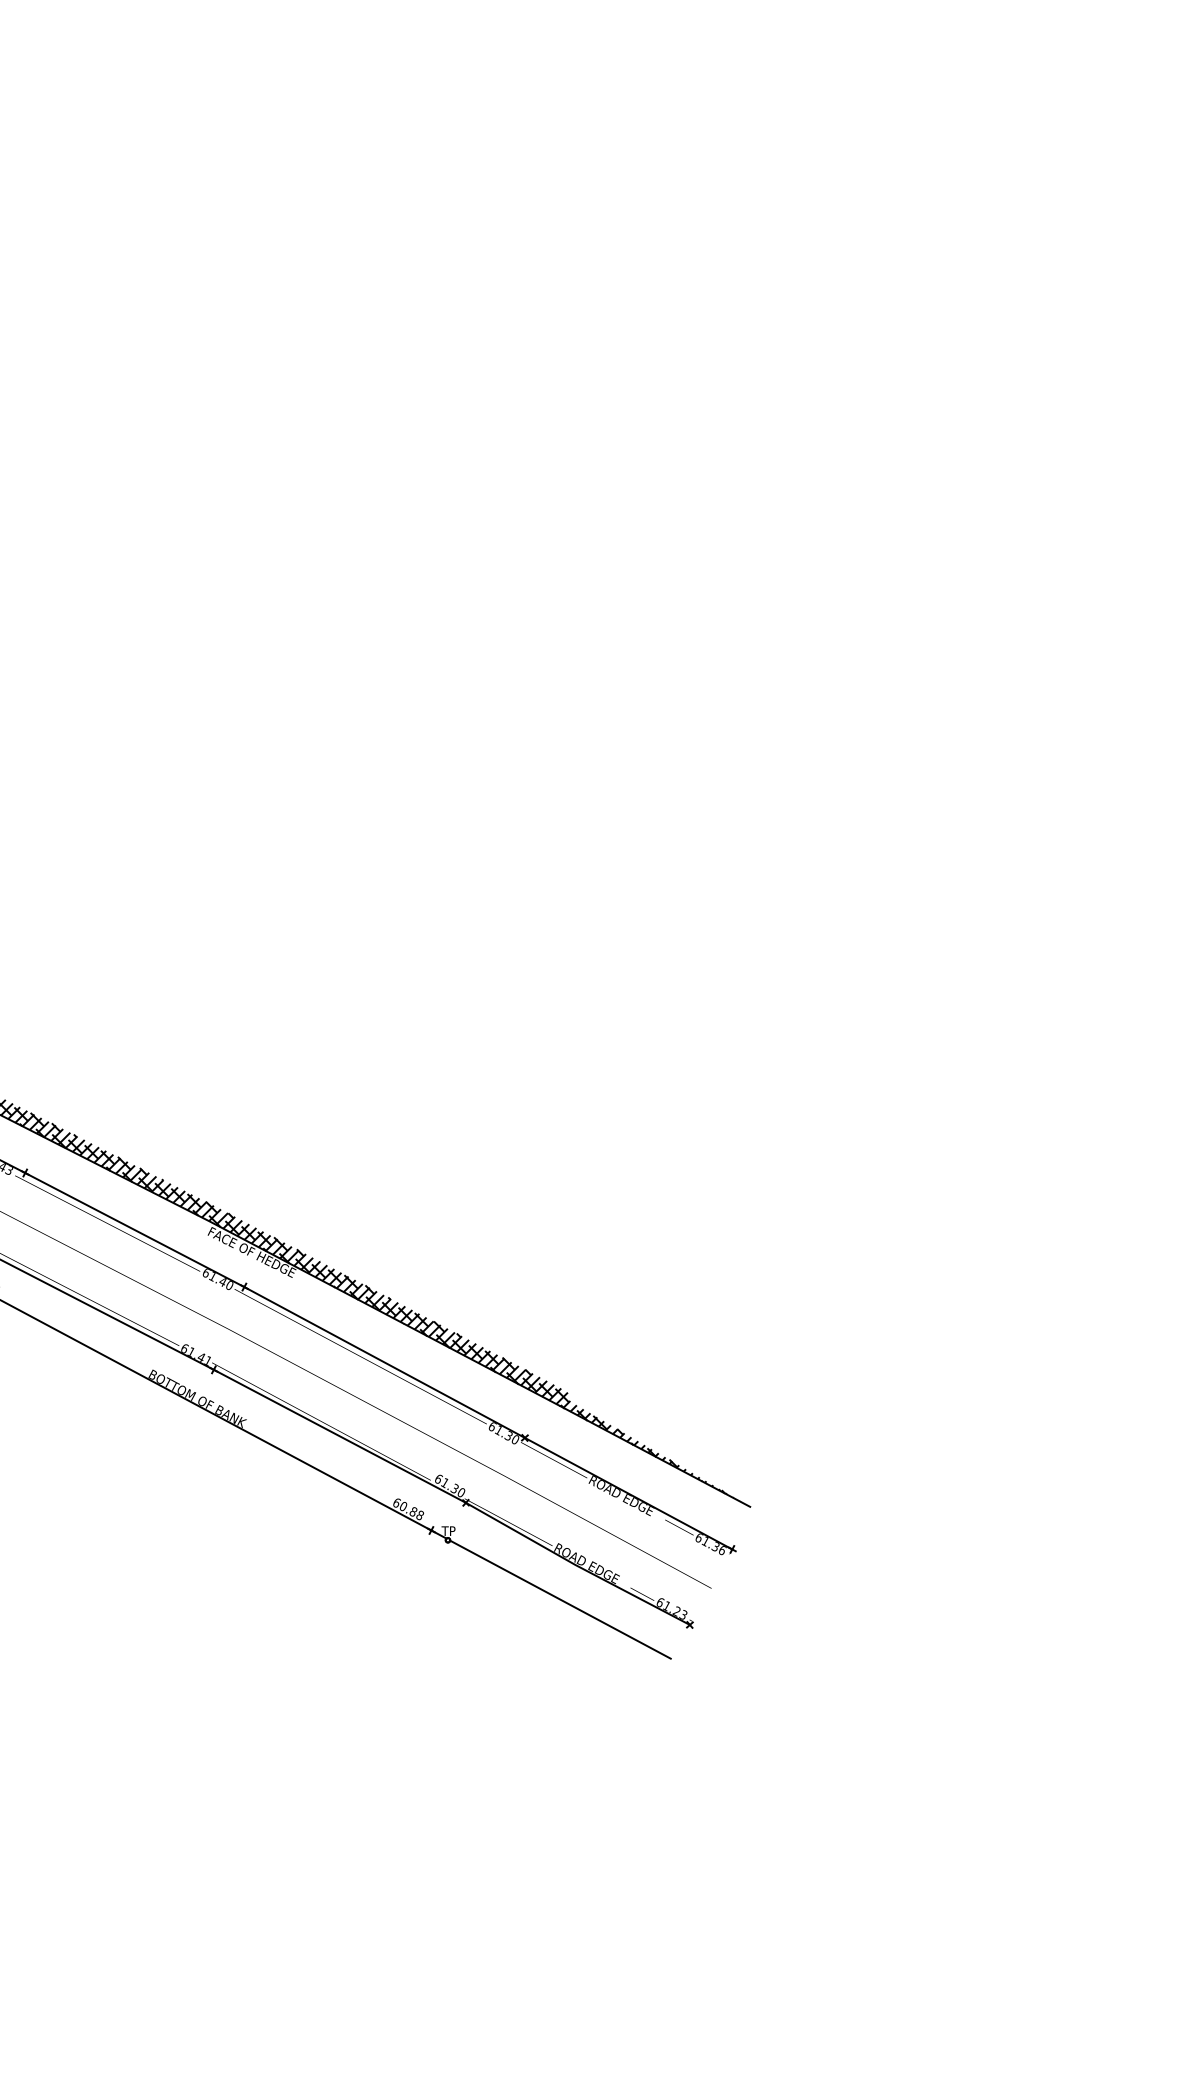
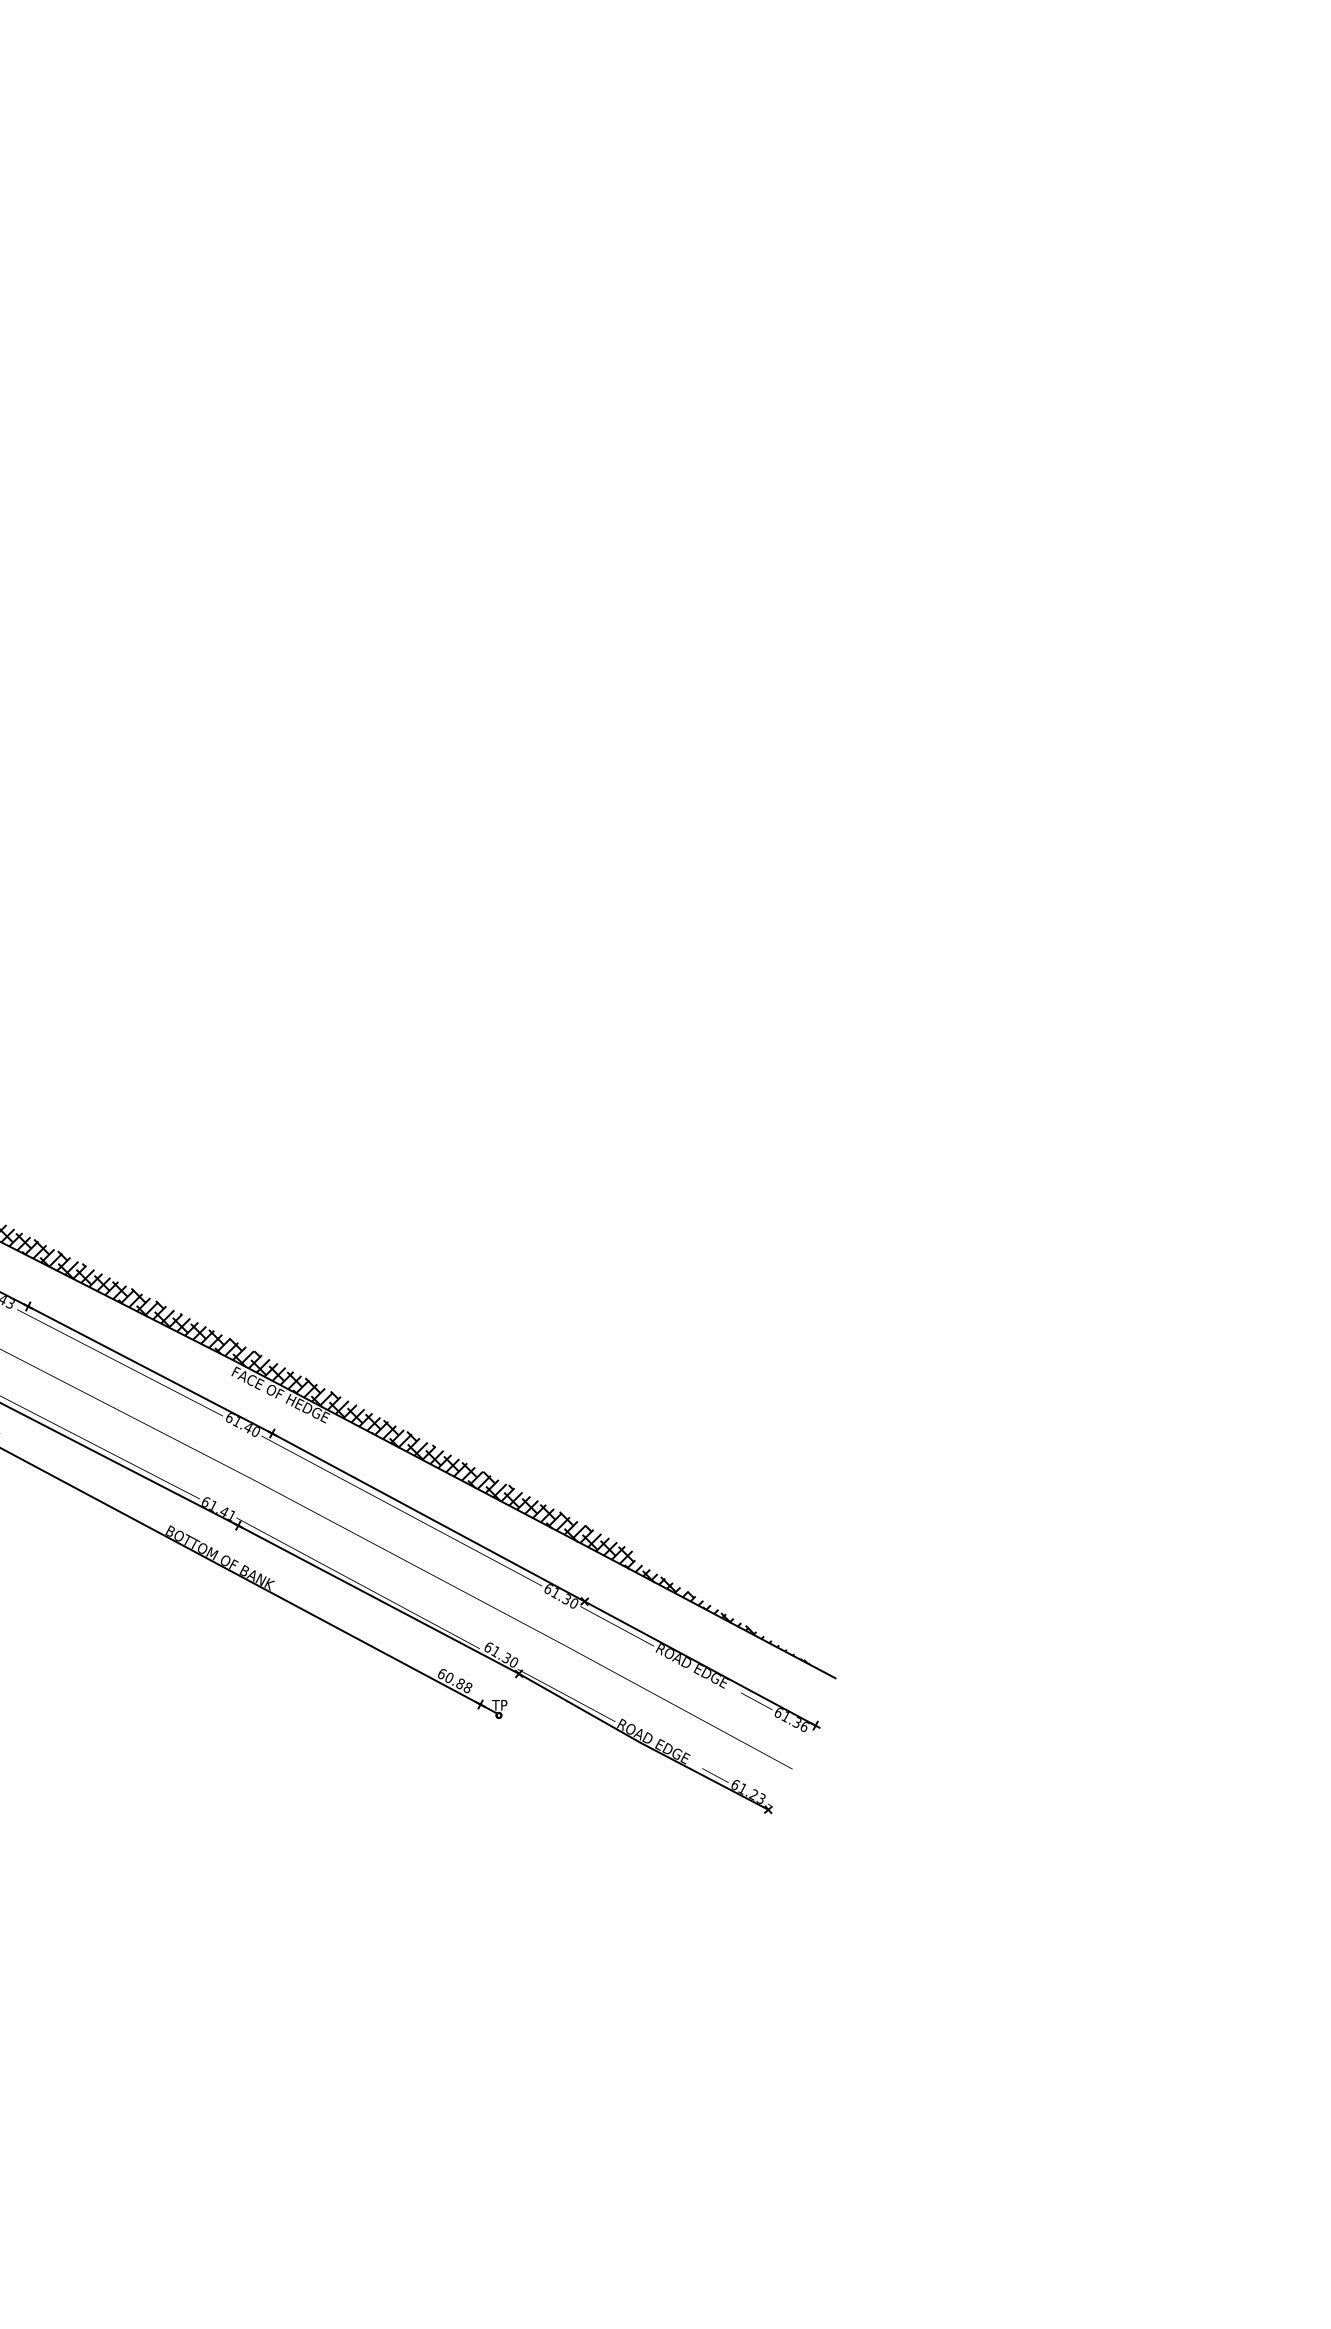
line: (560, 1599) -> (624, 1781), removed

